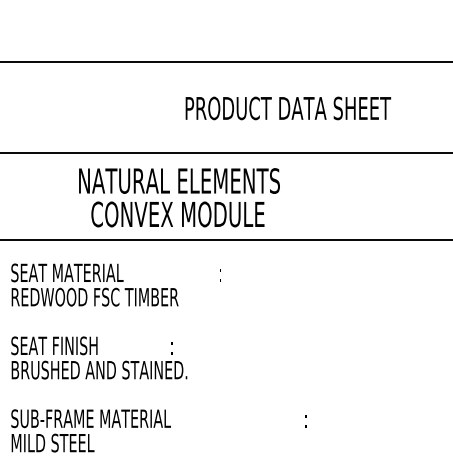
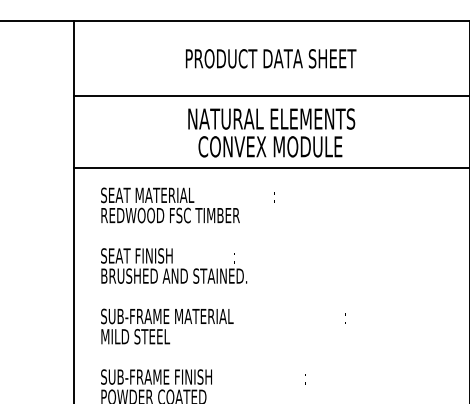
text: (288, 108) -> (271, 58), moved
text: (179, 197) -> (271, 132), moved

